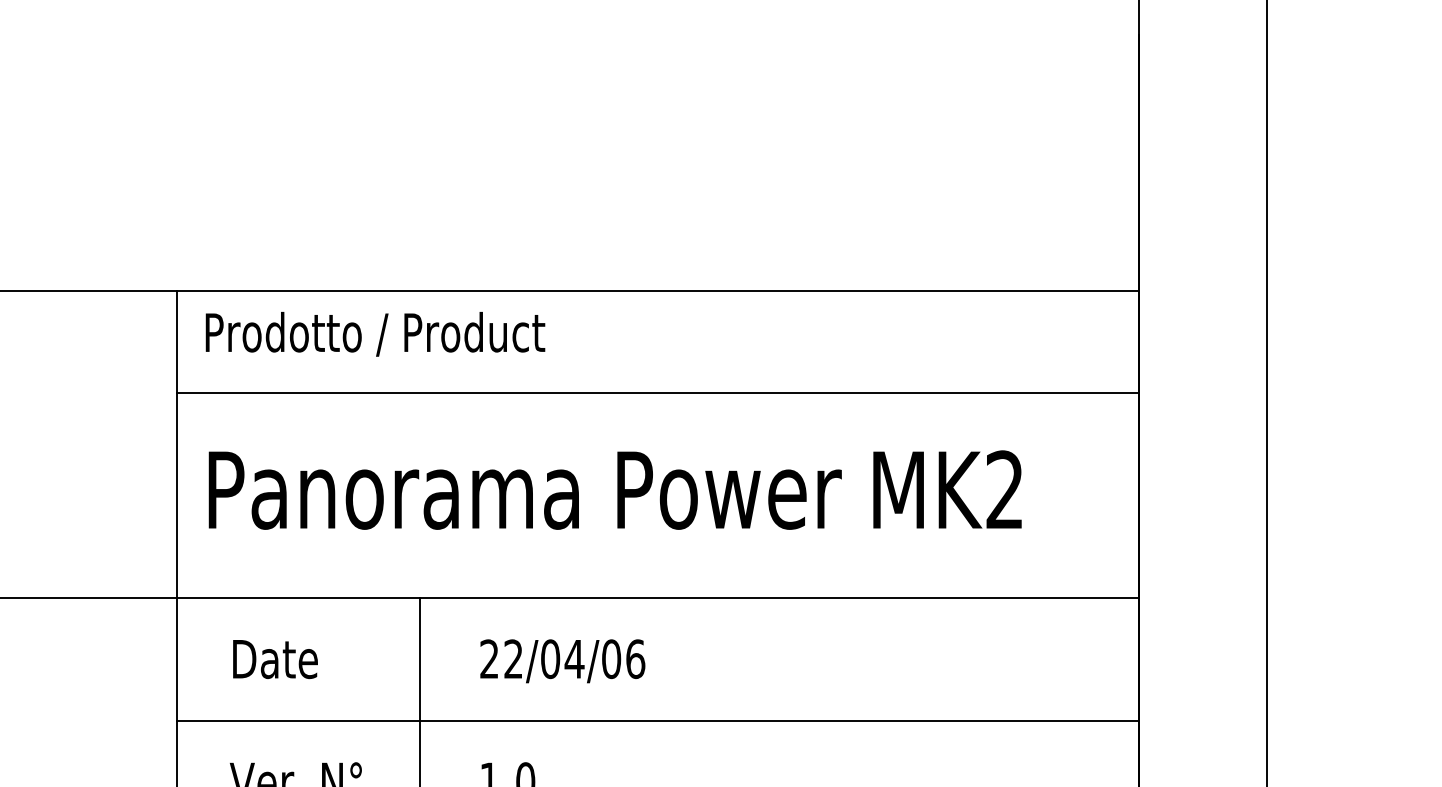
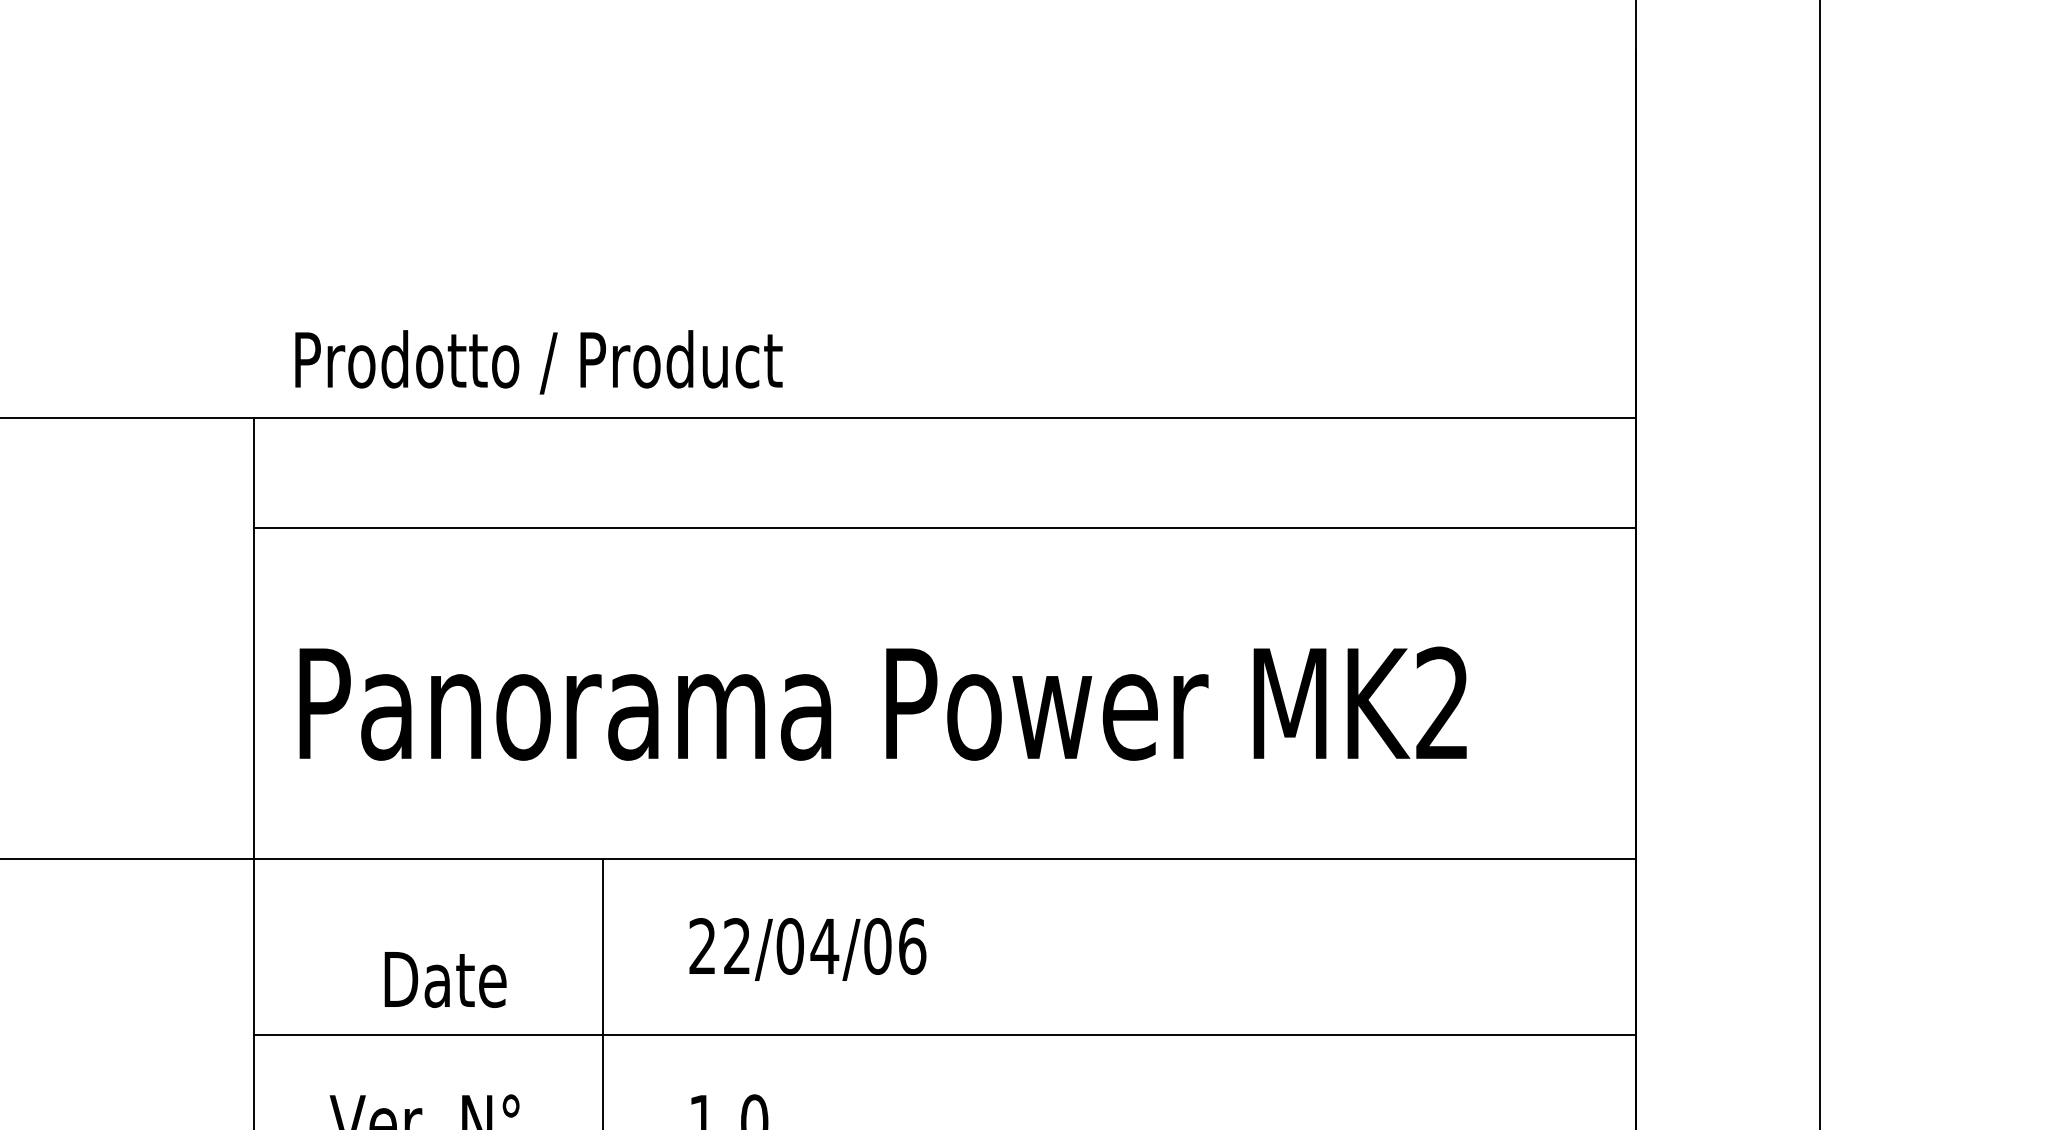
text: (375, 334) -> (538, 362), moved
line: (658, 393) -> (945, 527), moved
text: (275, 659) -> (445, 979), moved

